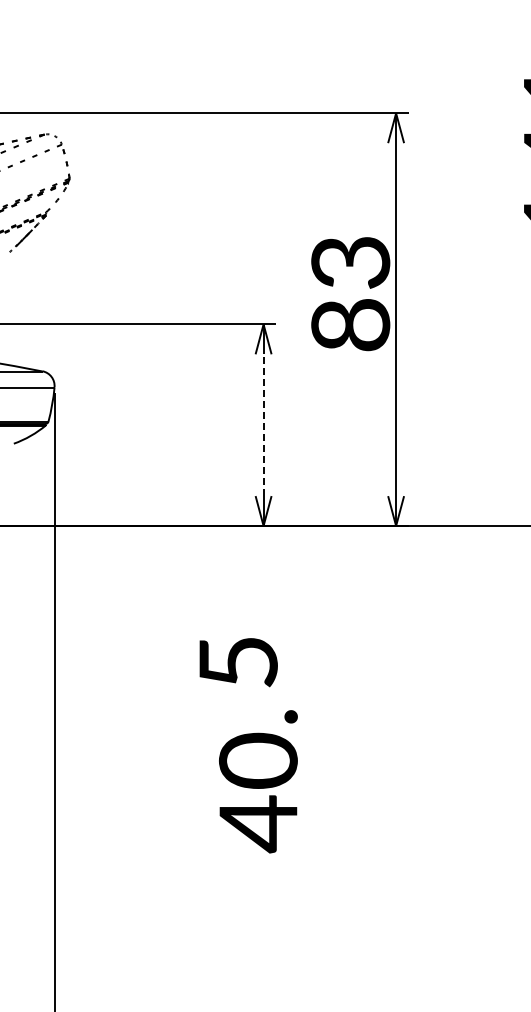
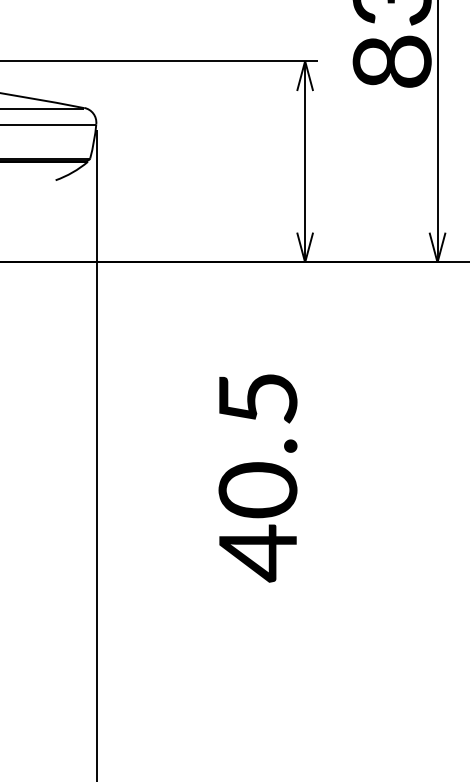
line: (263, 425) -> (305, 162), dashed -> solid
text: (238, 662) -> (258, 398), moved
text: (258, 781) -> (258, 510), moved

